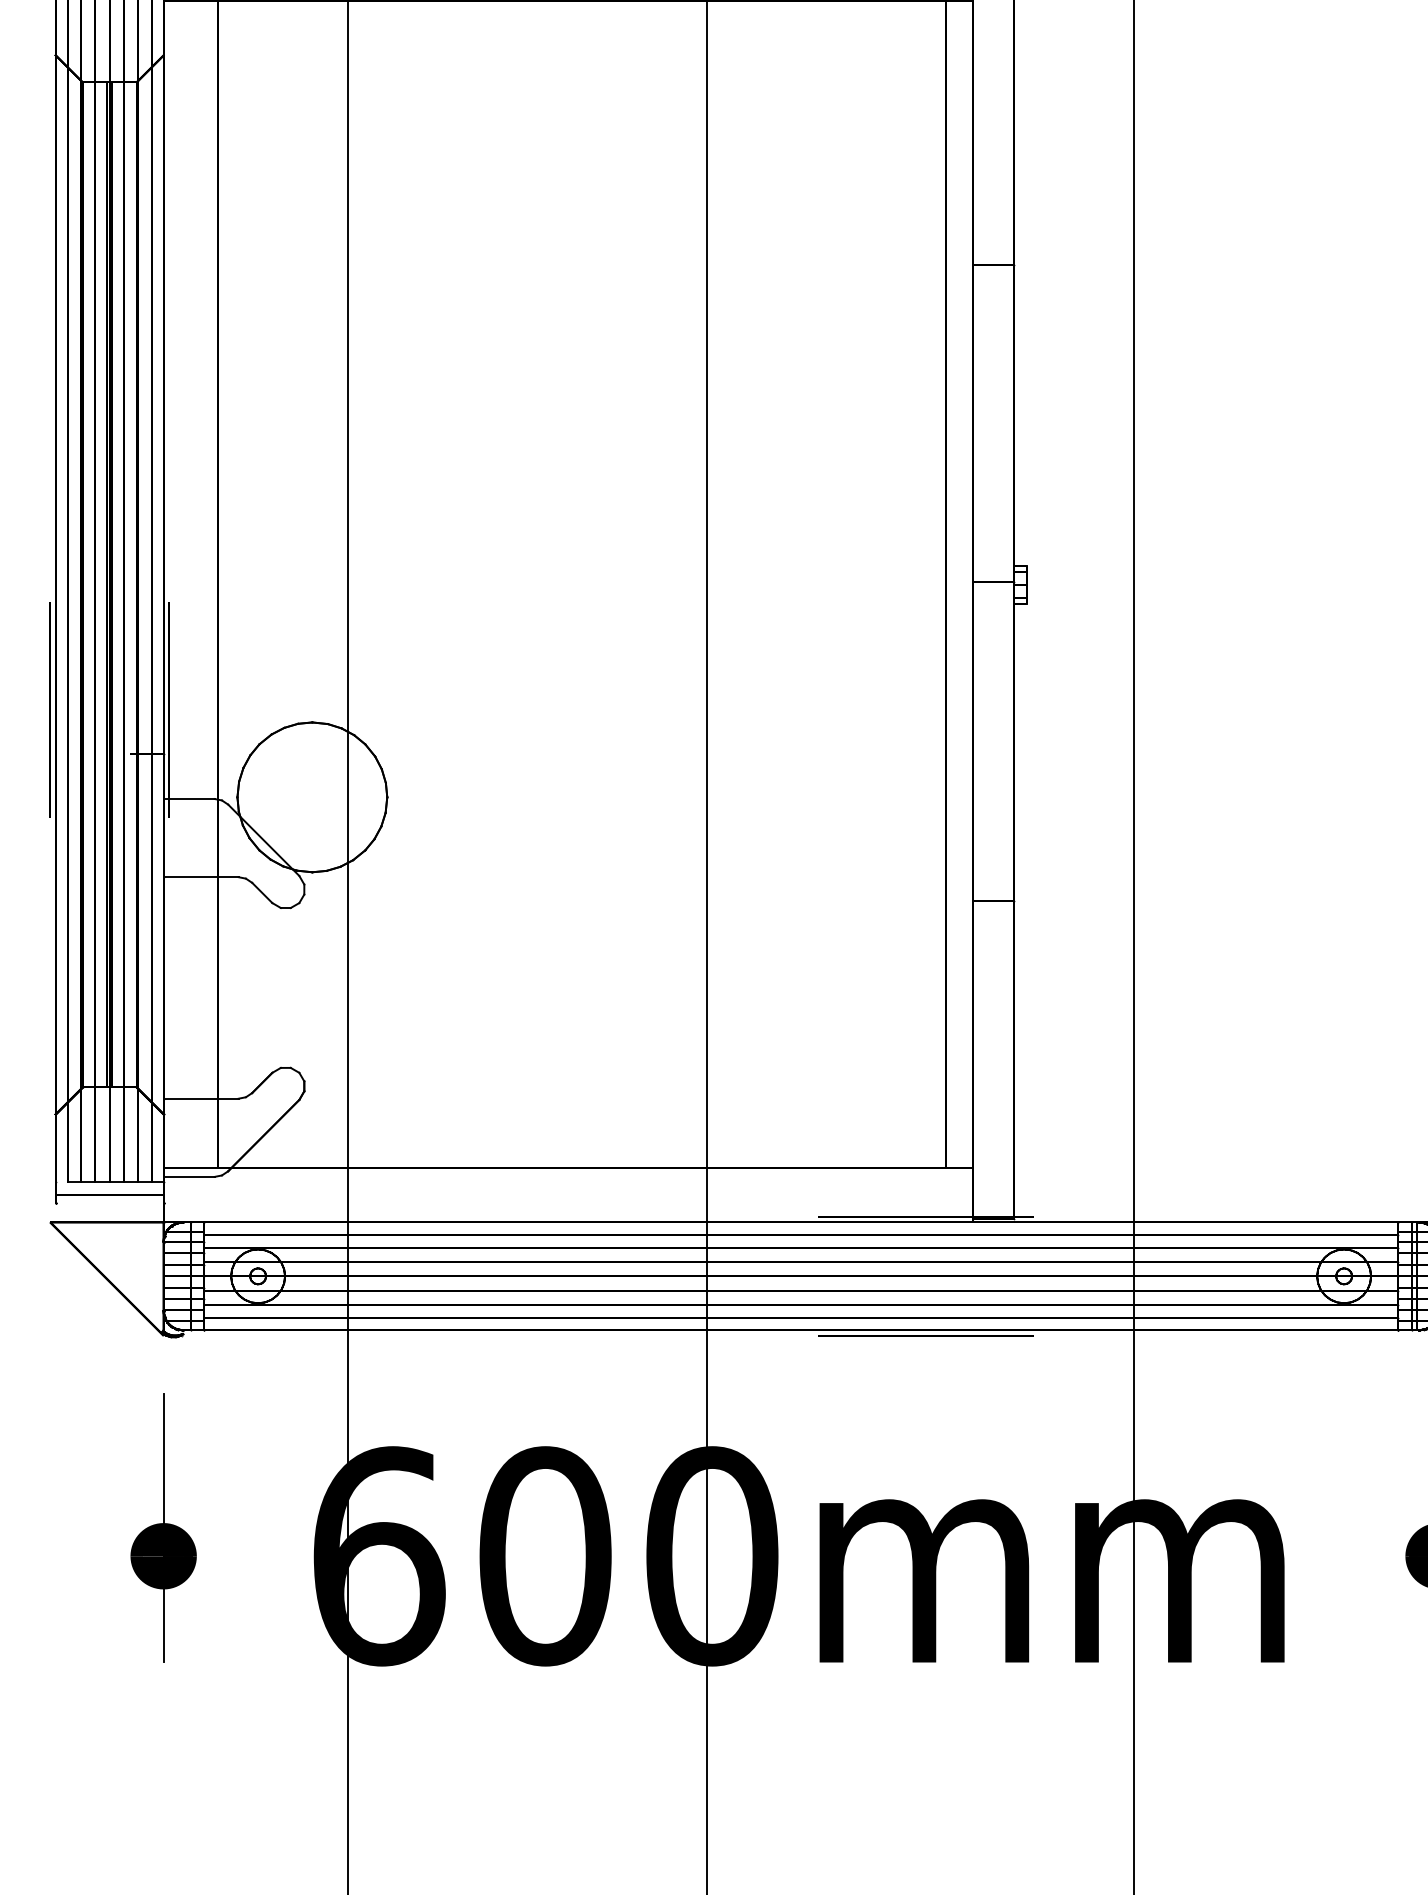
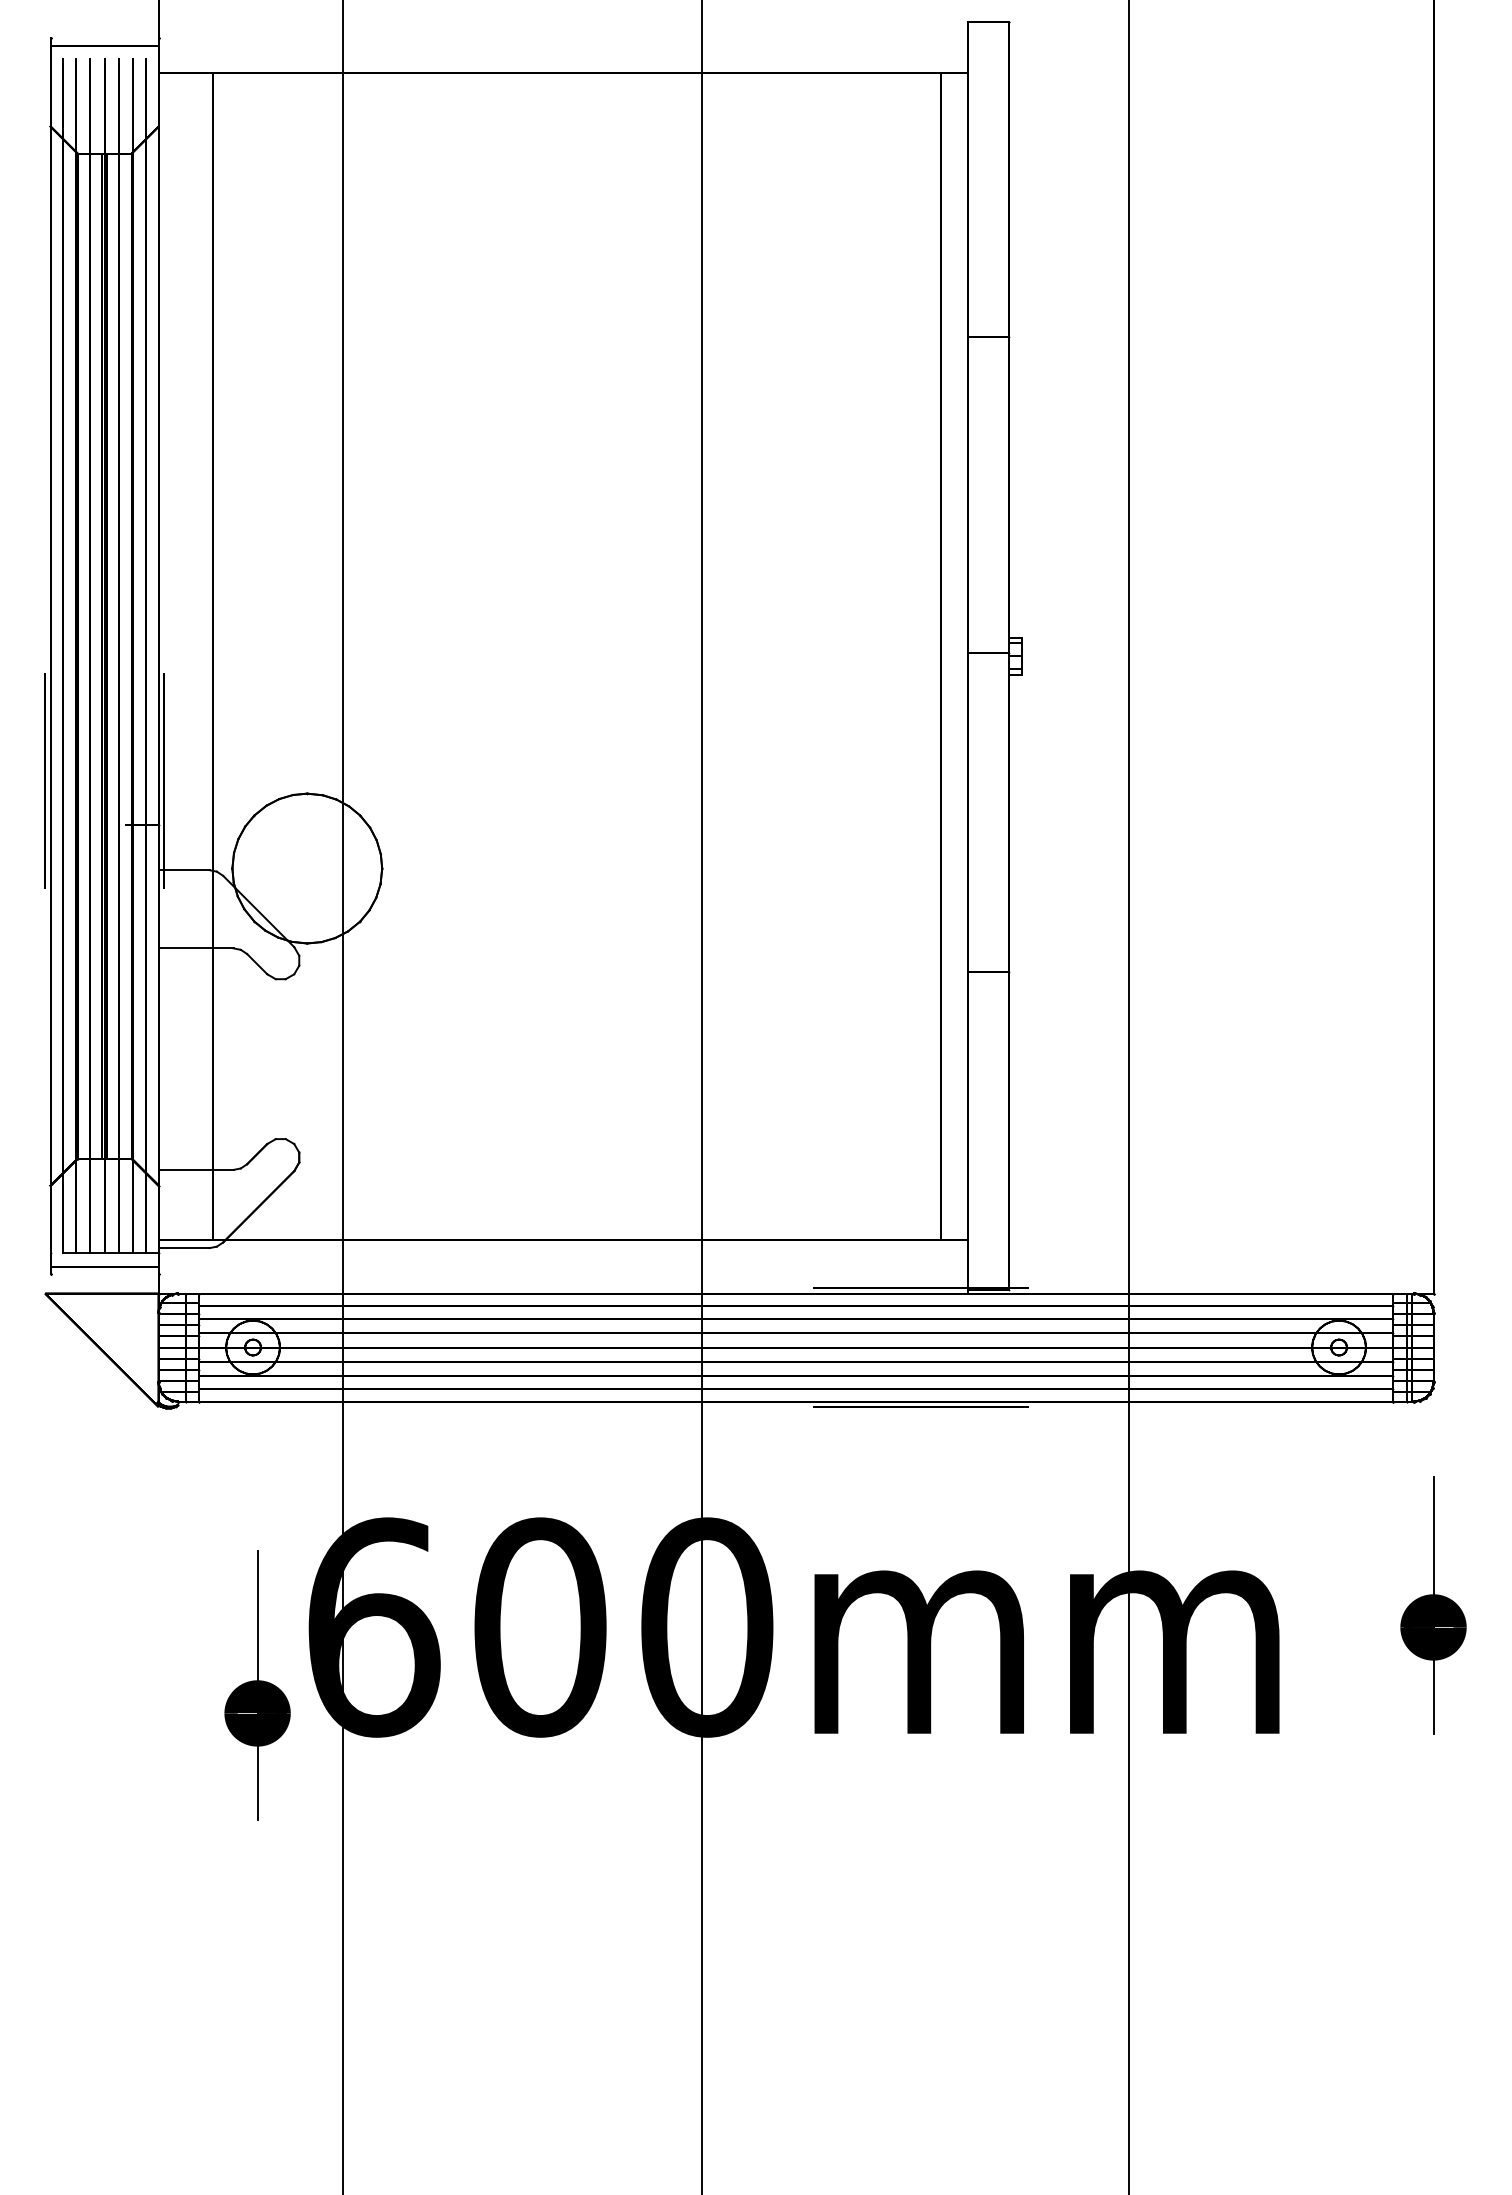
part: (163, 1528) -> (257, 1685), moved

